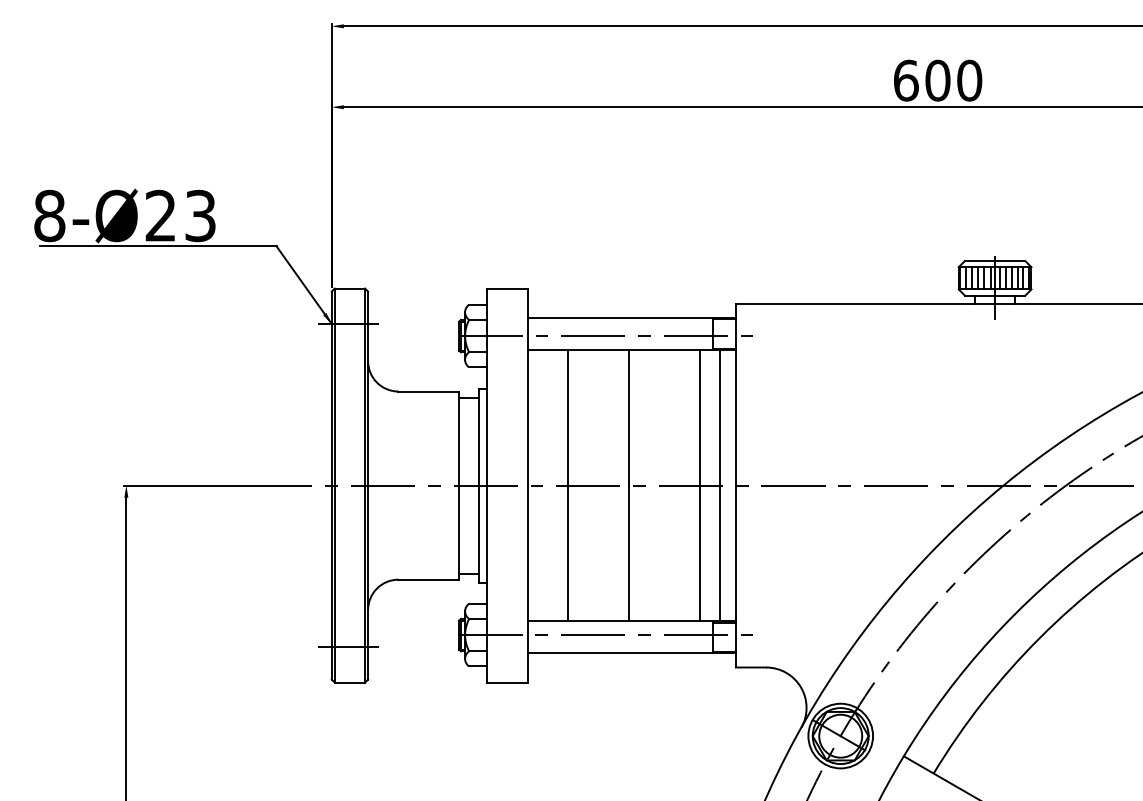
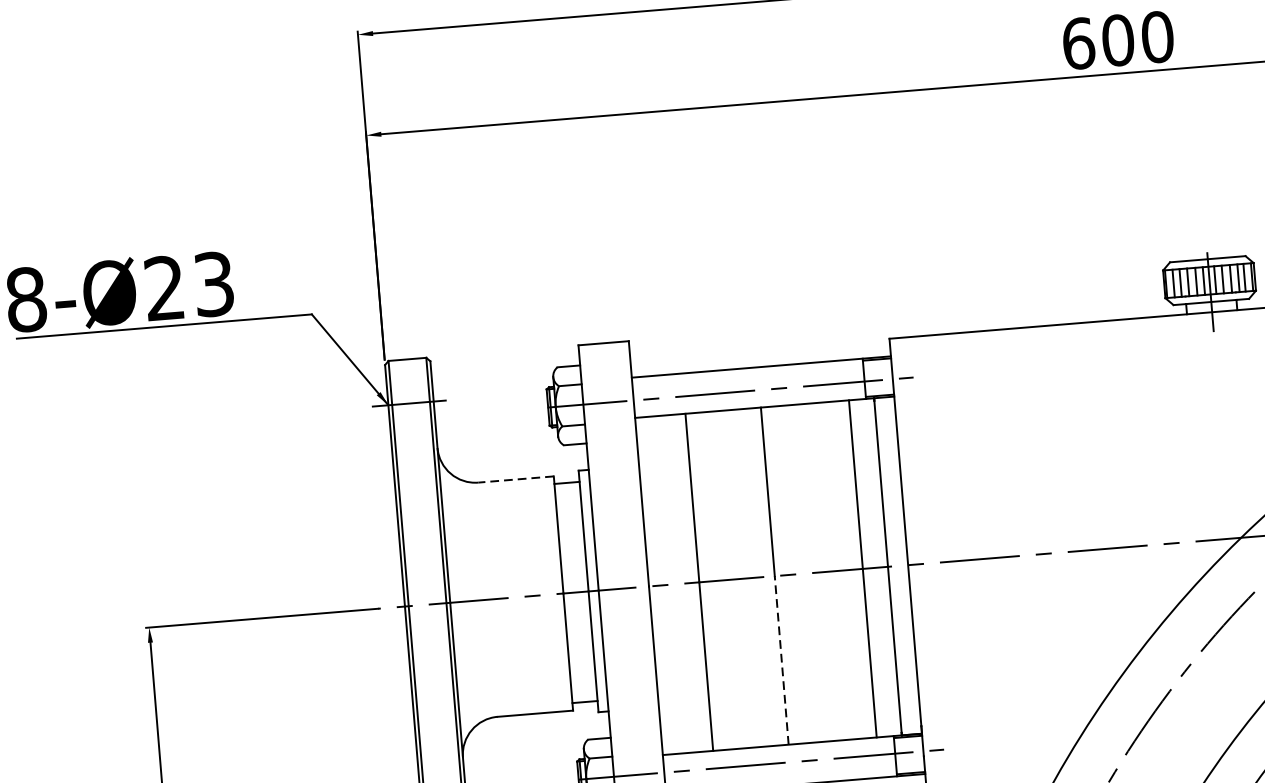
line: (428, 391) -> (515, 479), solid -> dashed
line: (628, 553) -> (781, 660), solid -> dashed

